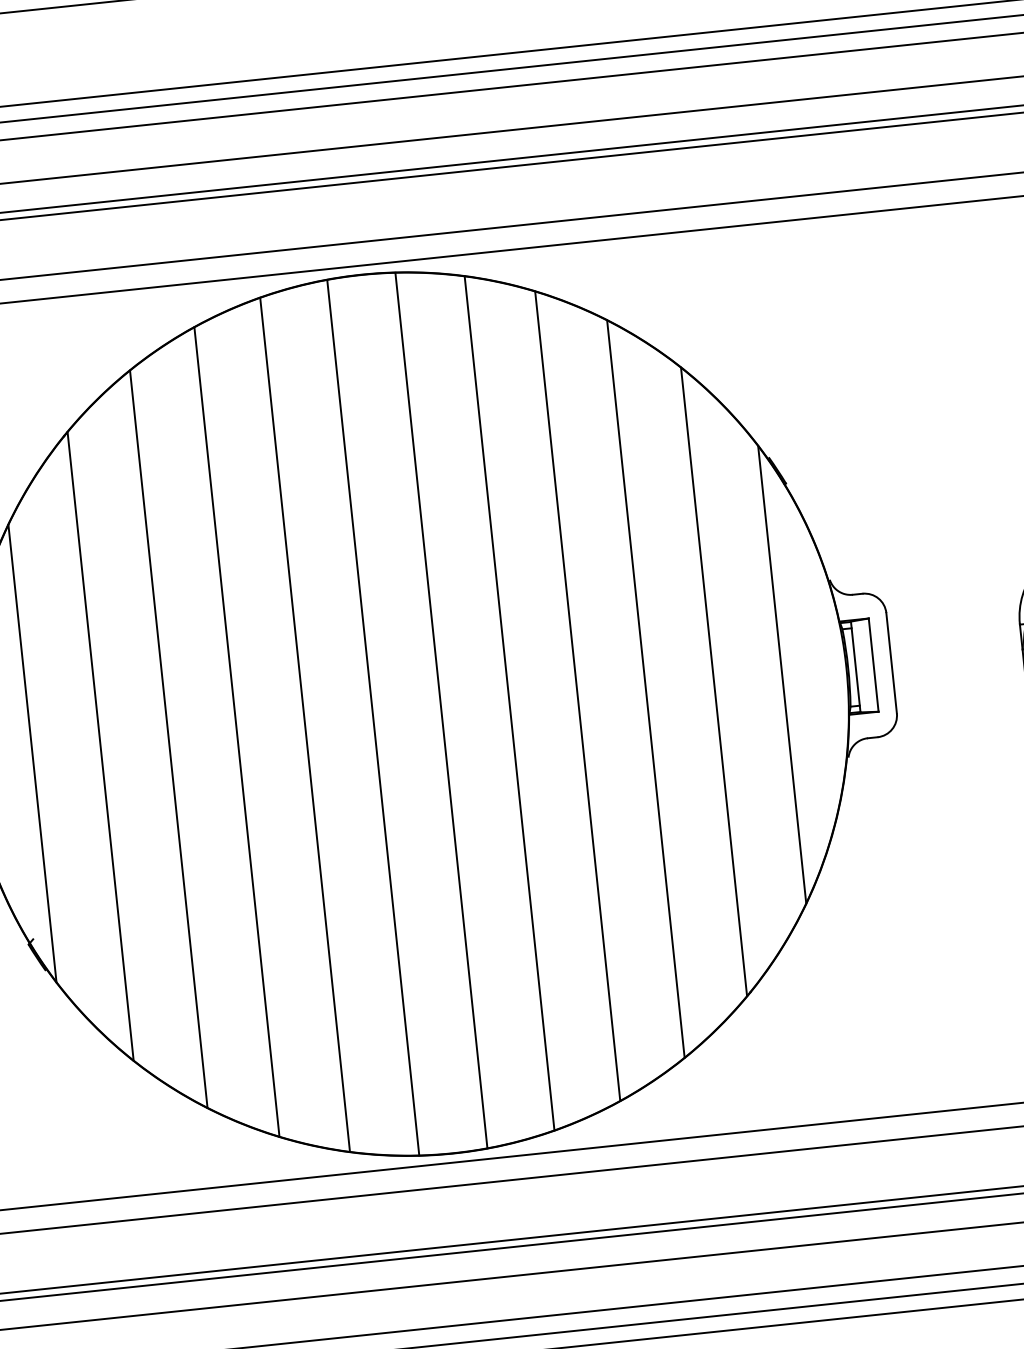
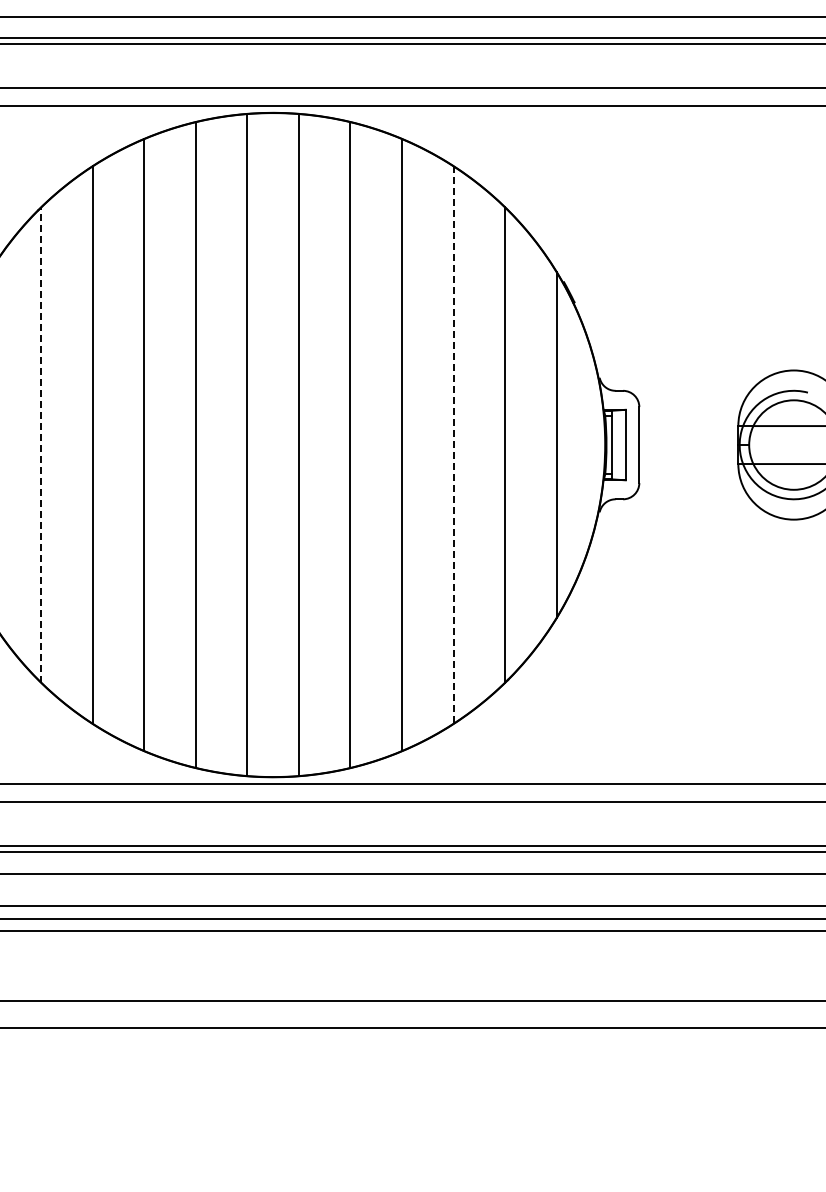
line: (645, 689) -> (453, 445), solid -> dashed
line: (100, 746) -> (41, 445), solid -> dashed

